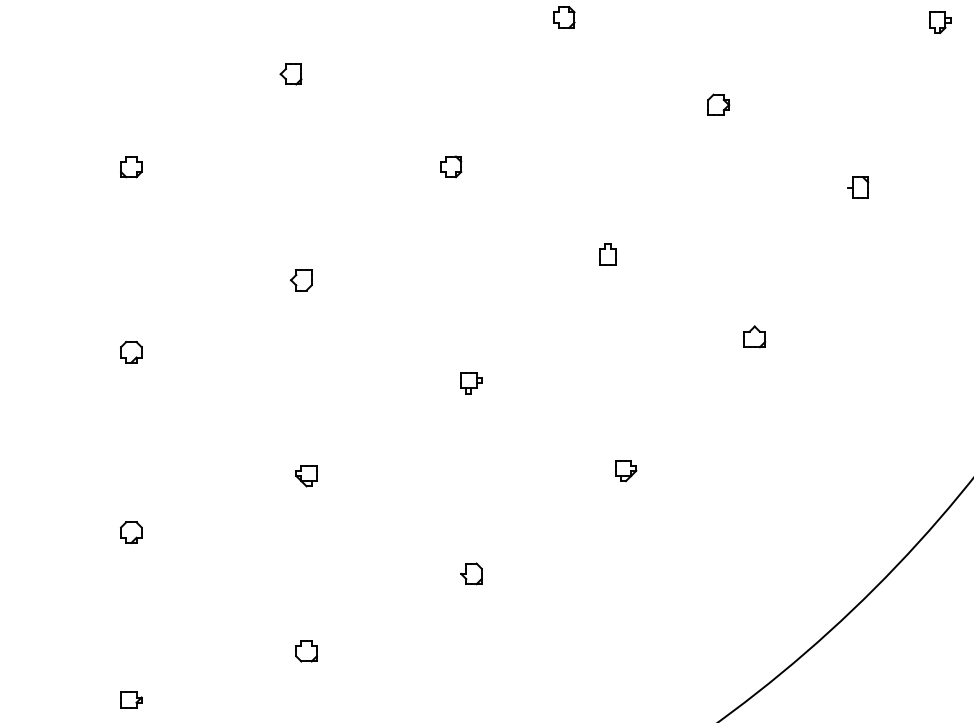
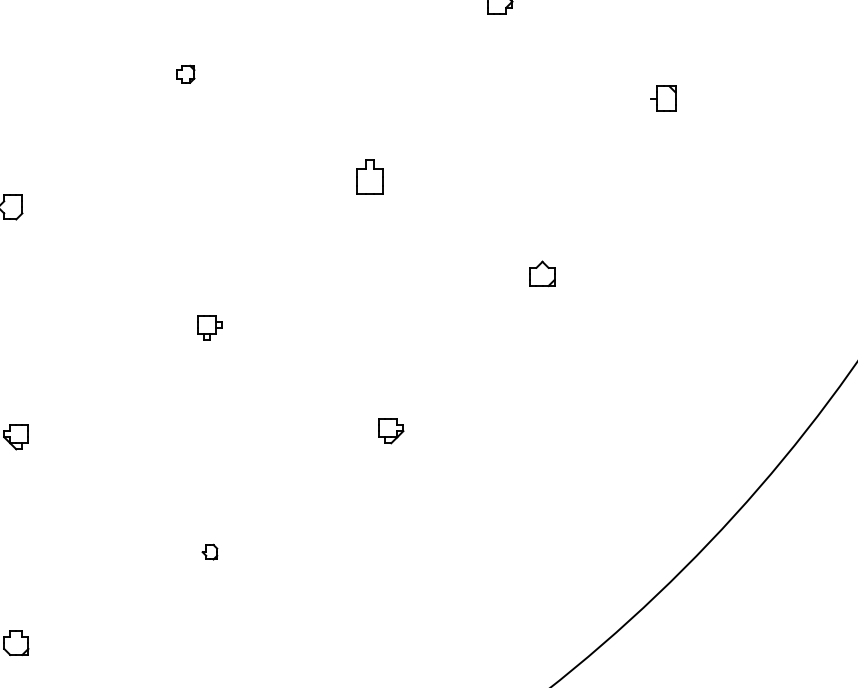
part: (451, 166) -> (186, 73), size x0.7
part: (607, 254) -> (369, 177), size x1.4
part: (471, 573) -> (209, 551), size x0.6

